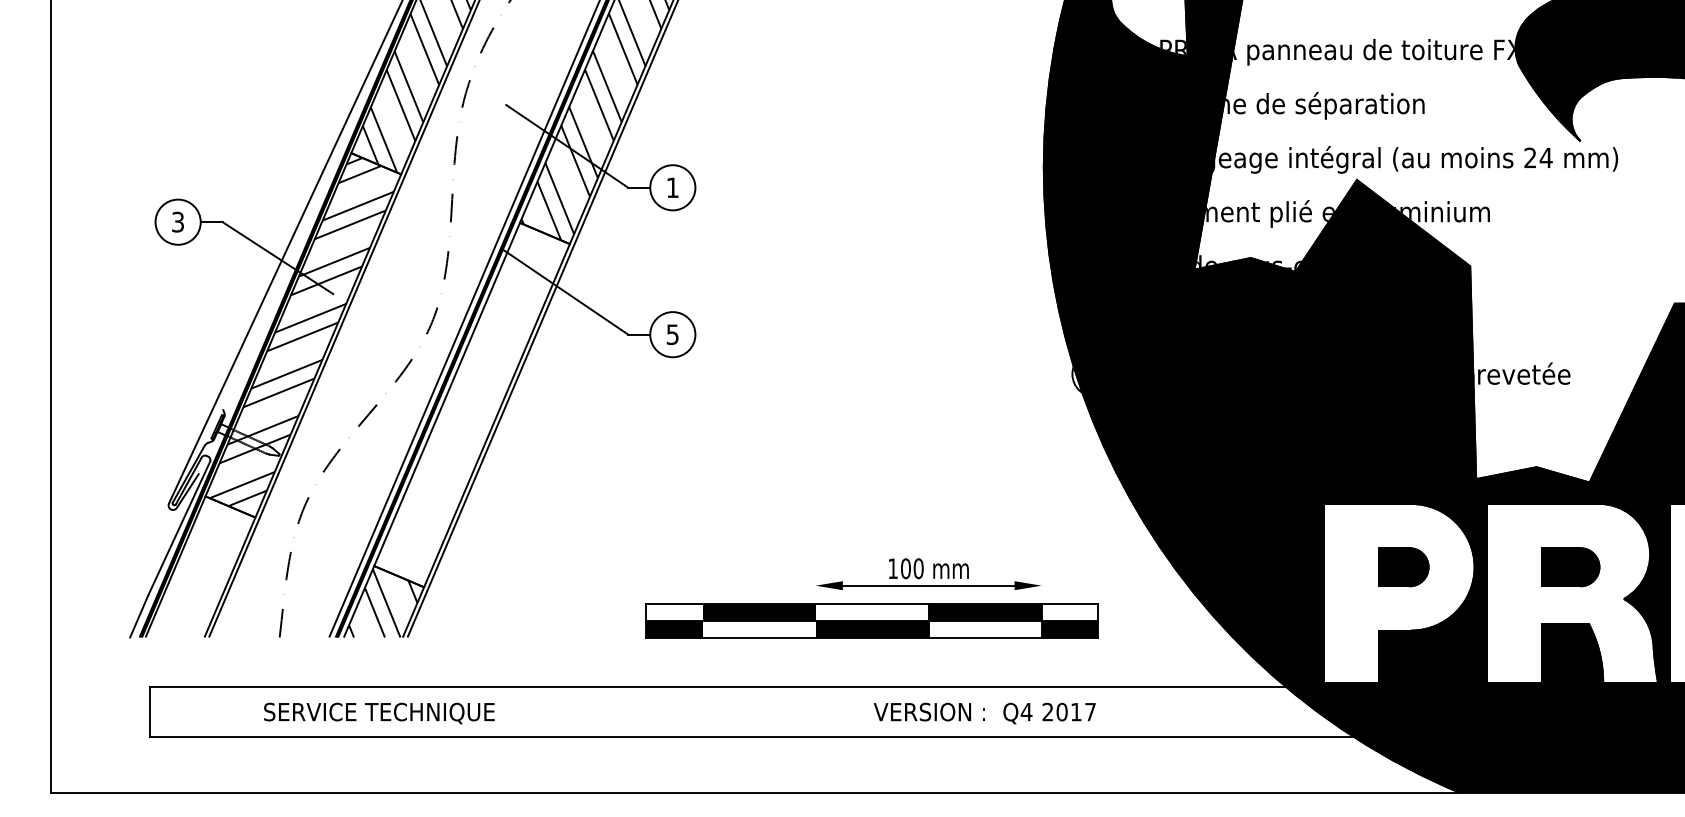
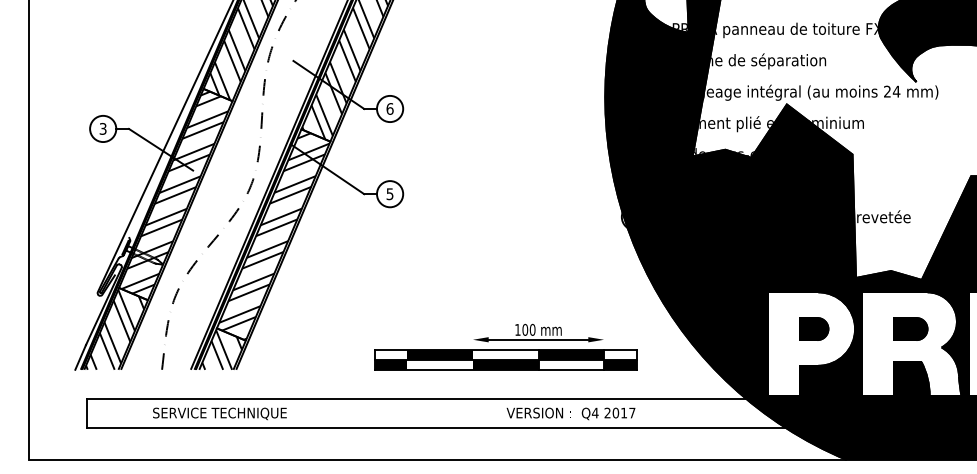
text: (671, 186) -> (389, 108), 1 -> 6
hatch: (473, 407) -> (274, 236), added
hatch: (199, 567) -> (115, 329), added

